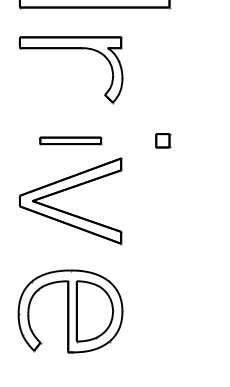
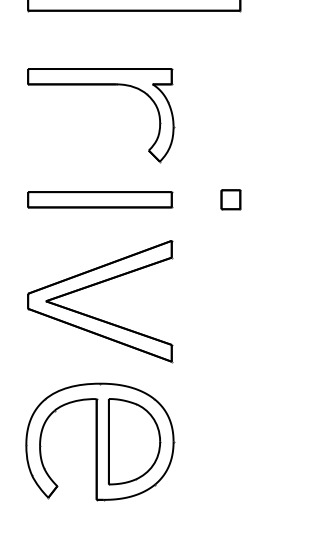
part: (71, 48) -> (101, 85), moved
part: (70, 140) -> (100, 199), size x1.67
part: (68, 212) -> (96, 317), moved

